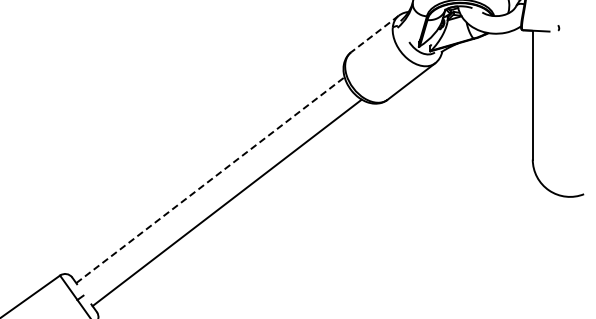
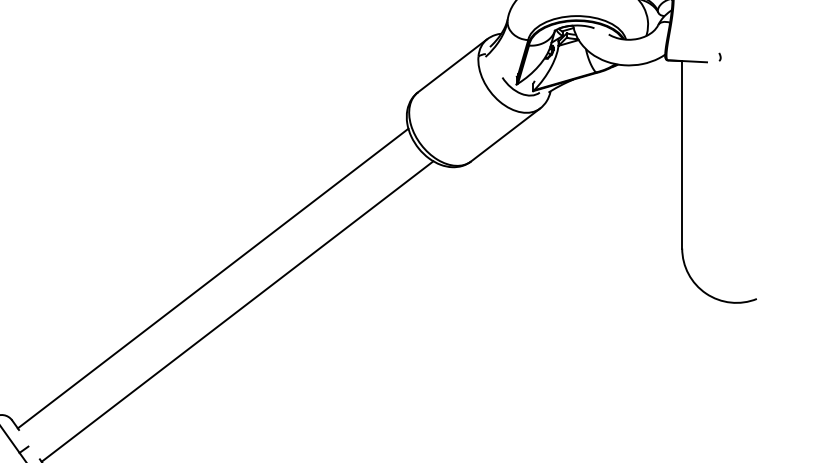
line: (374, 34) -> (451, 66), dashed -> solid
line: (210, 179) -> (213, 277), dashed -> solid

